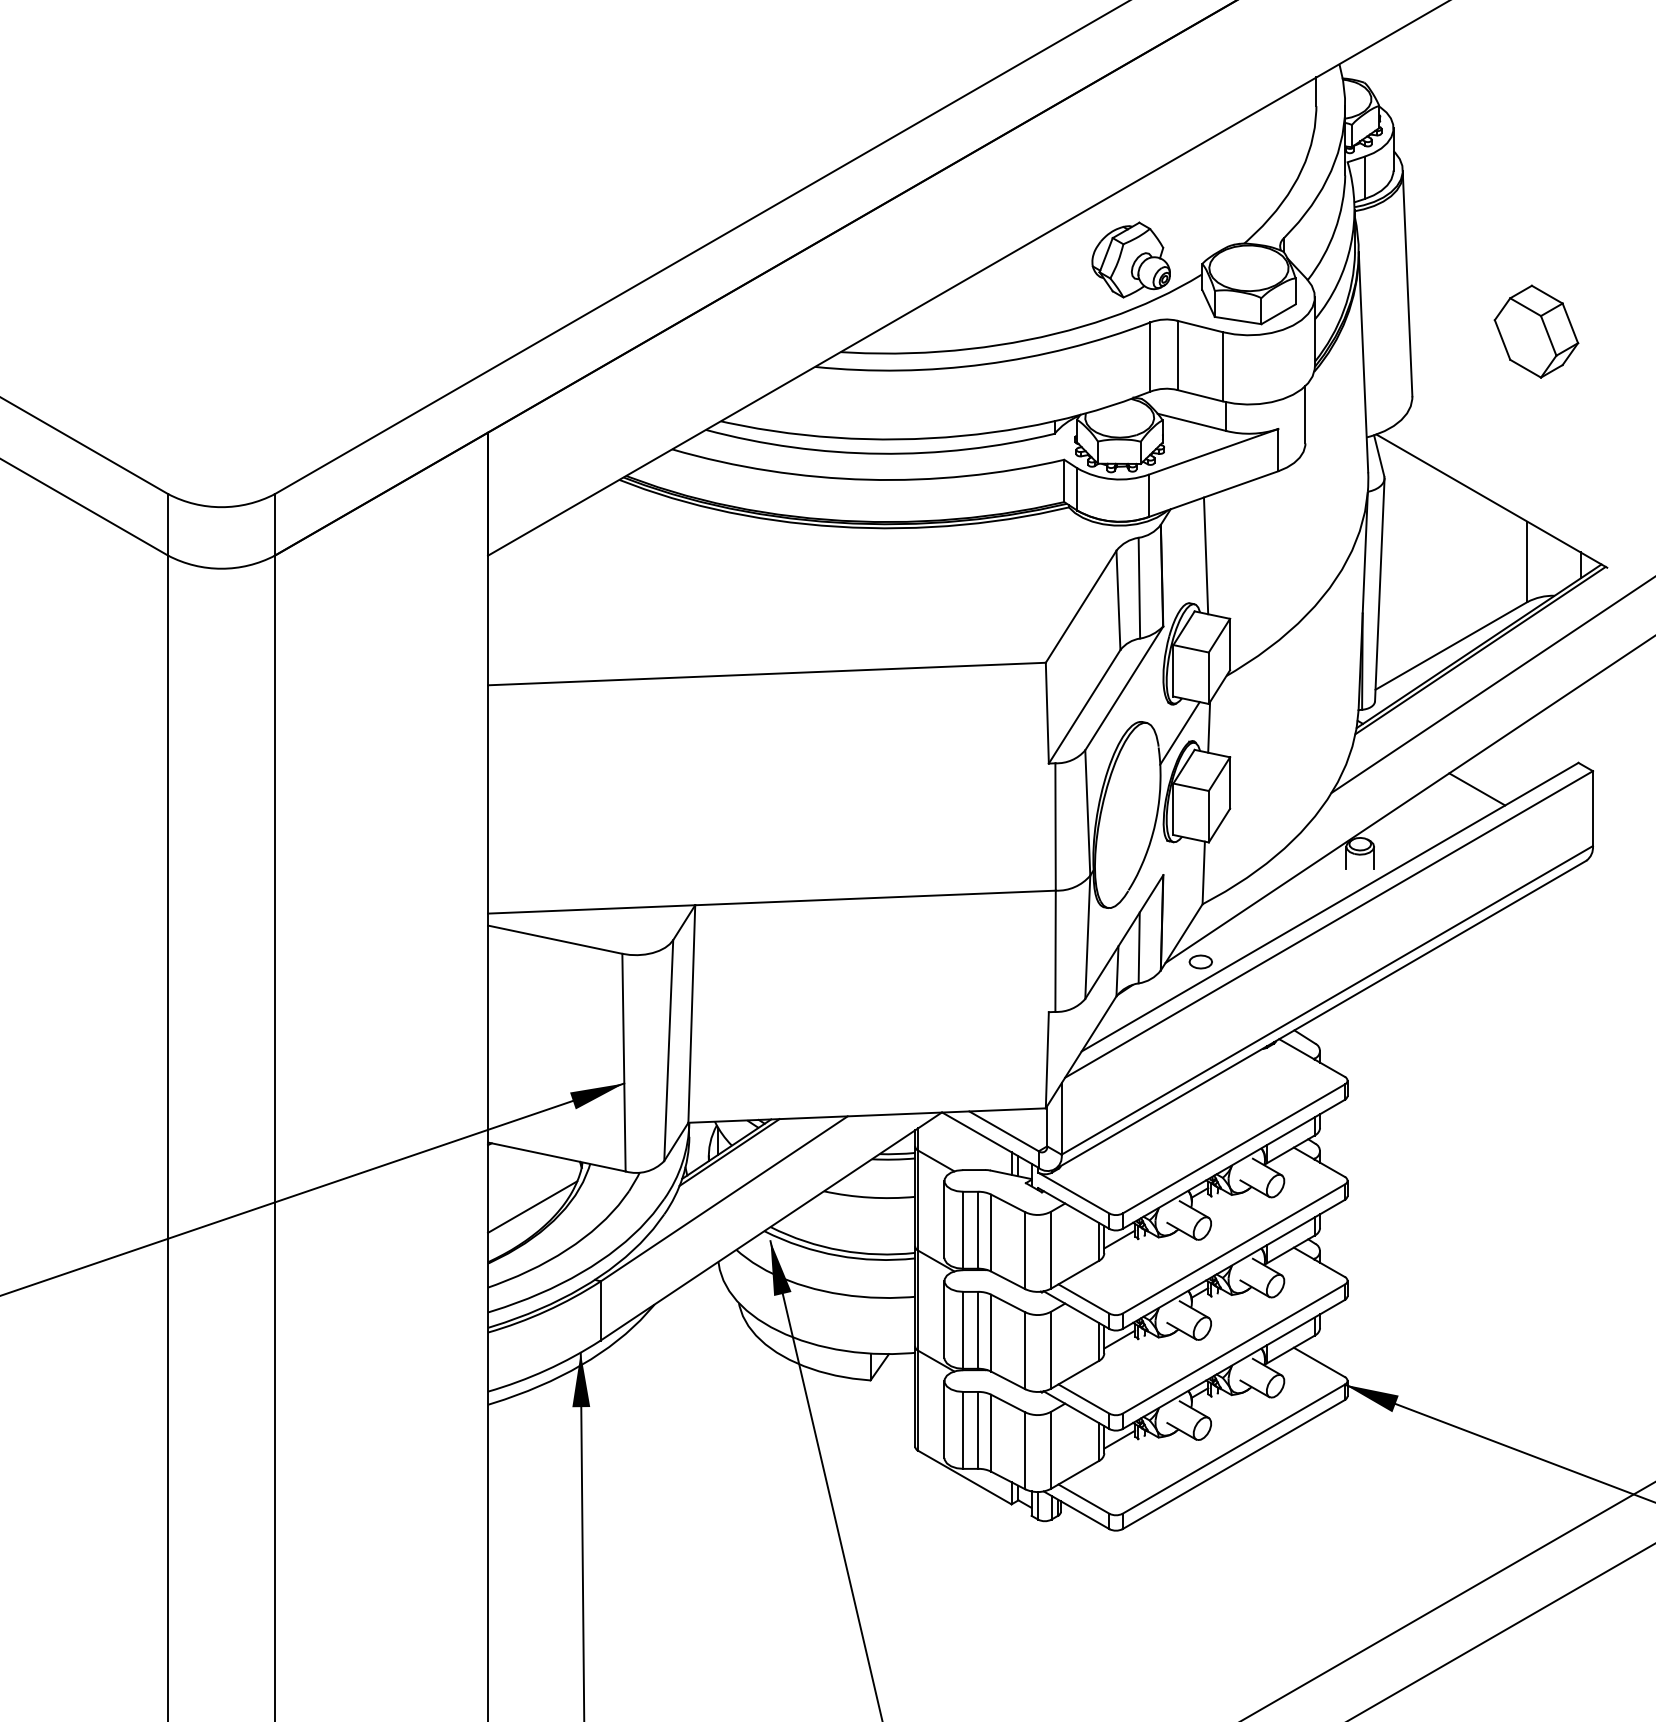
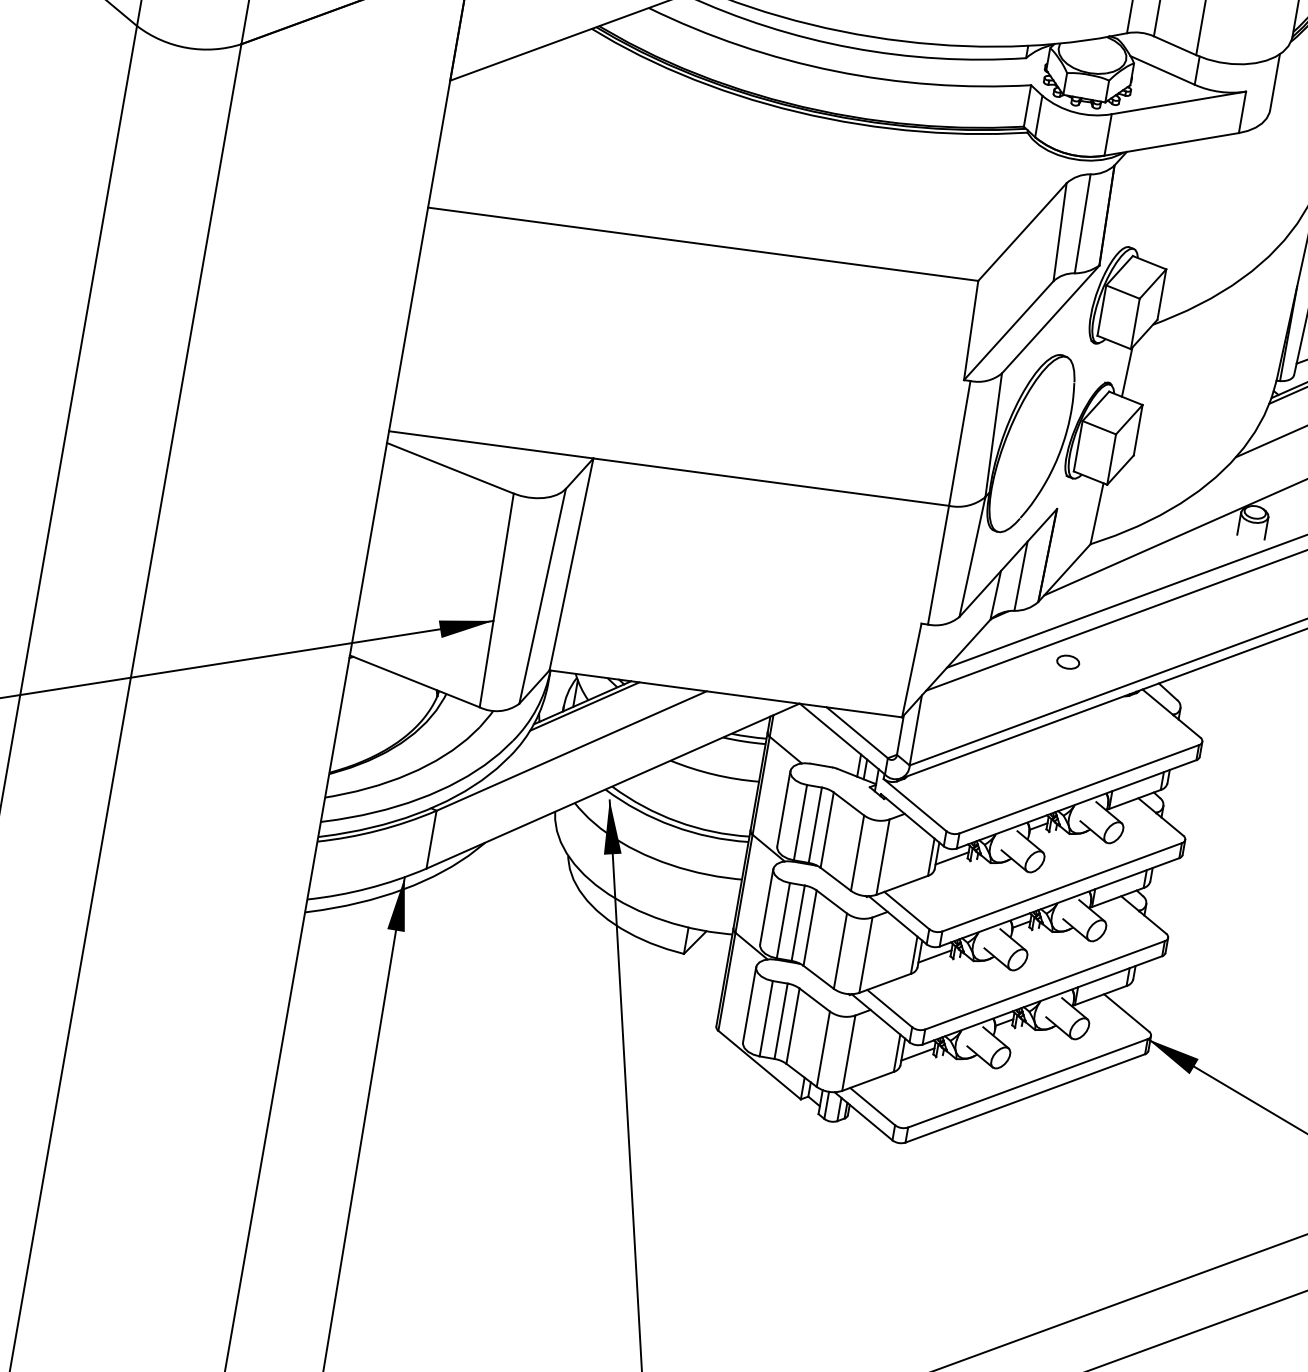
line: (1205, 555) -> (1153, 203), removed
line: (1179, 733) -> (1097, 373), removed
part: (1200, 961) -> (1067, 661), moved
line: (532, 1206) -> (382, 725), removed

